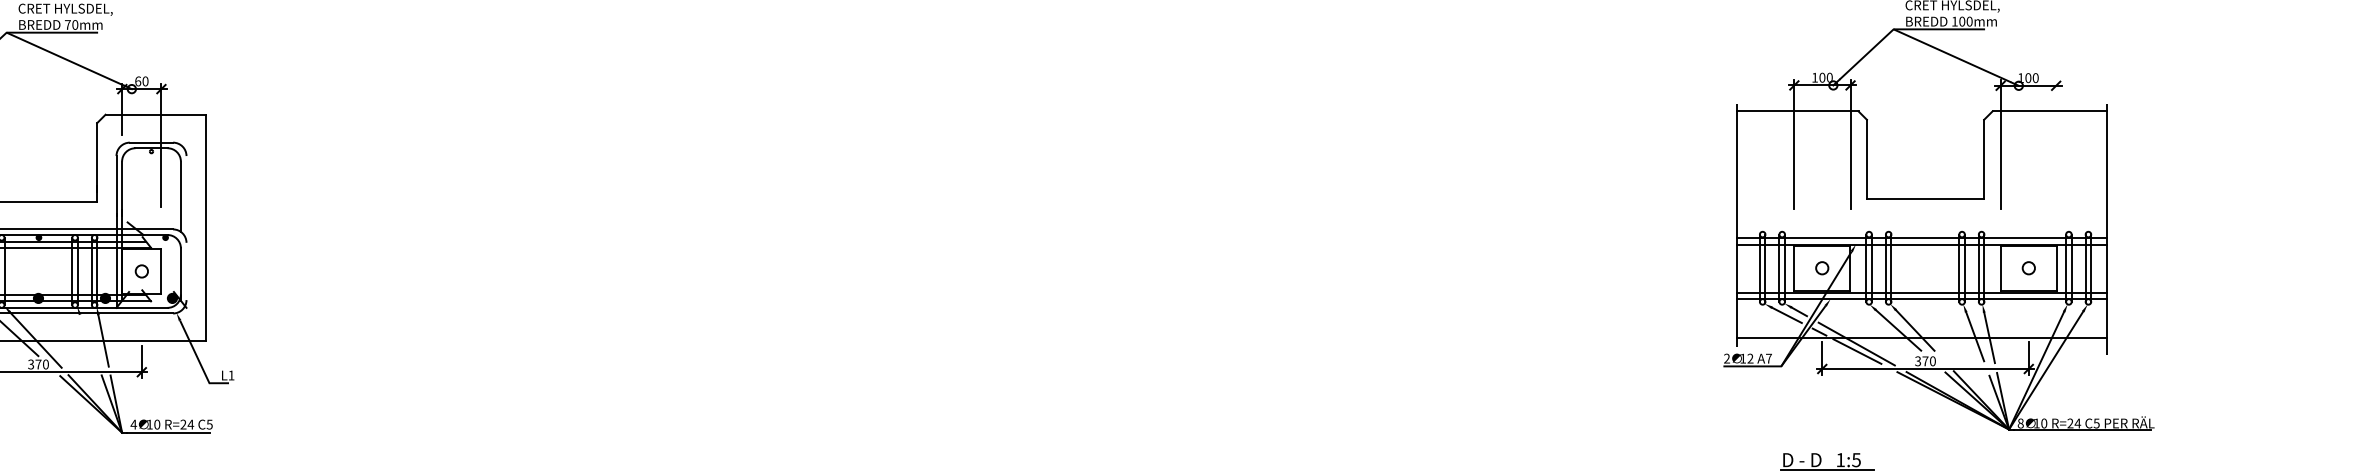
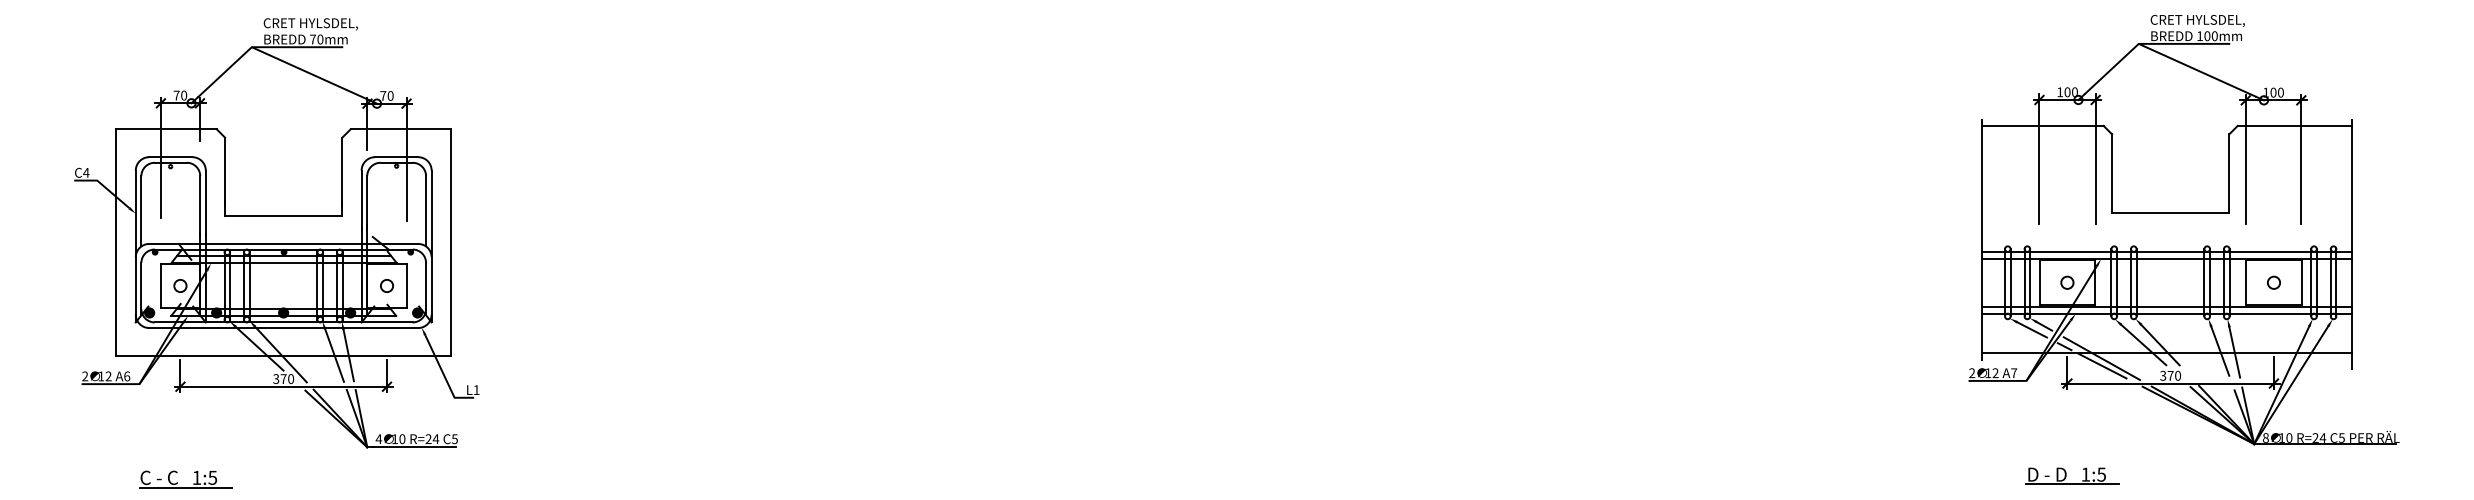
text: (138, 80) -> (383, 95), 60 -> 70
line: (2056, 144) -> (2301, 159), added
line: (186, 231) -> (431, 246), added
line: (89, 340) -> (334, 355), added

